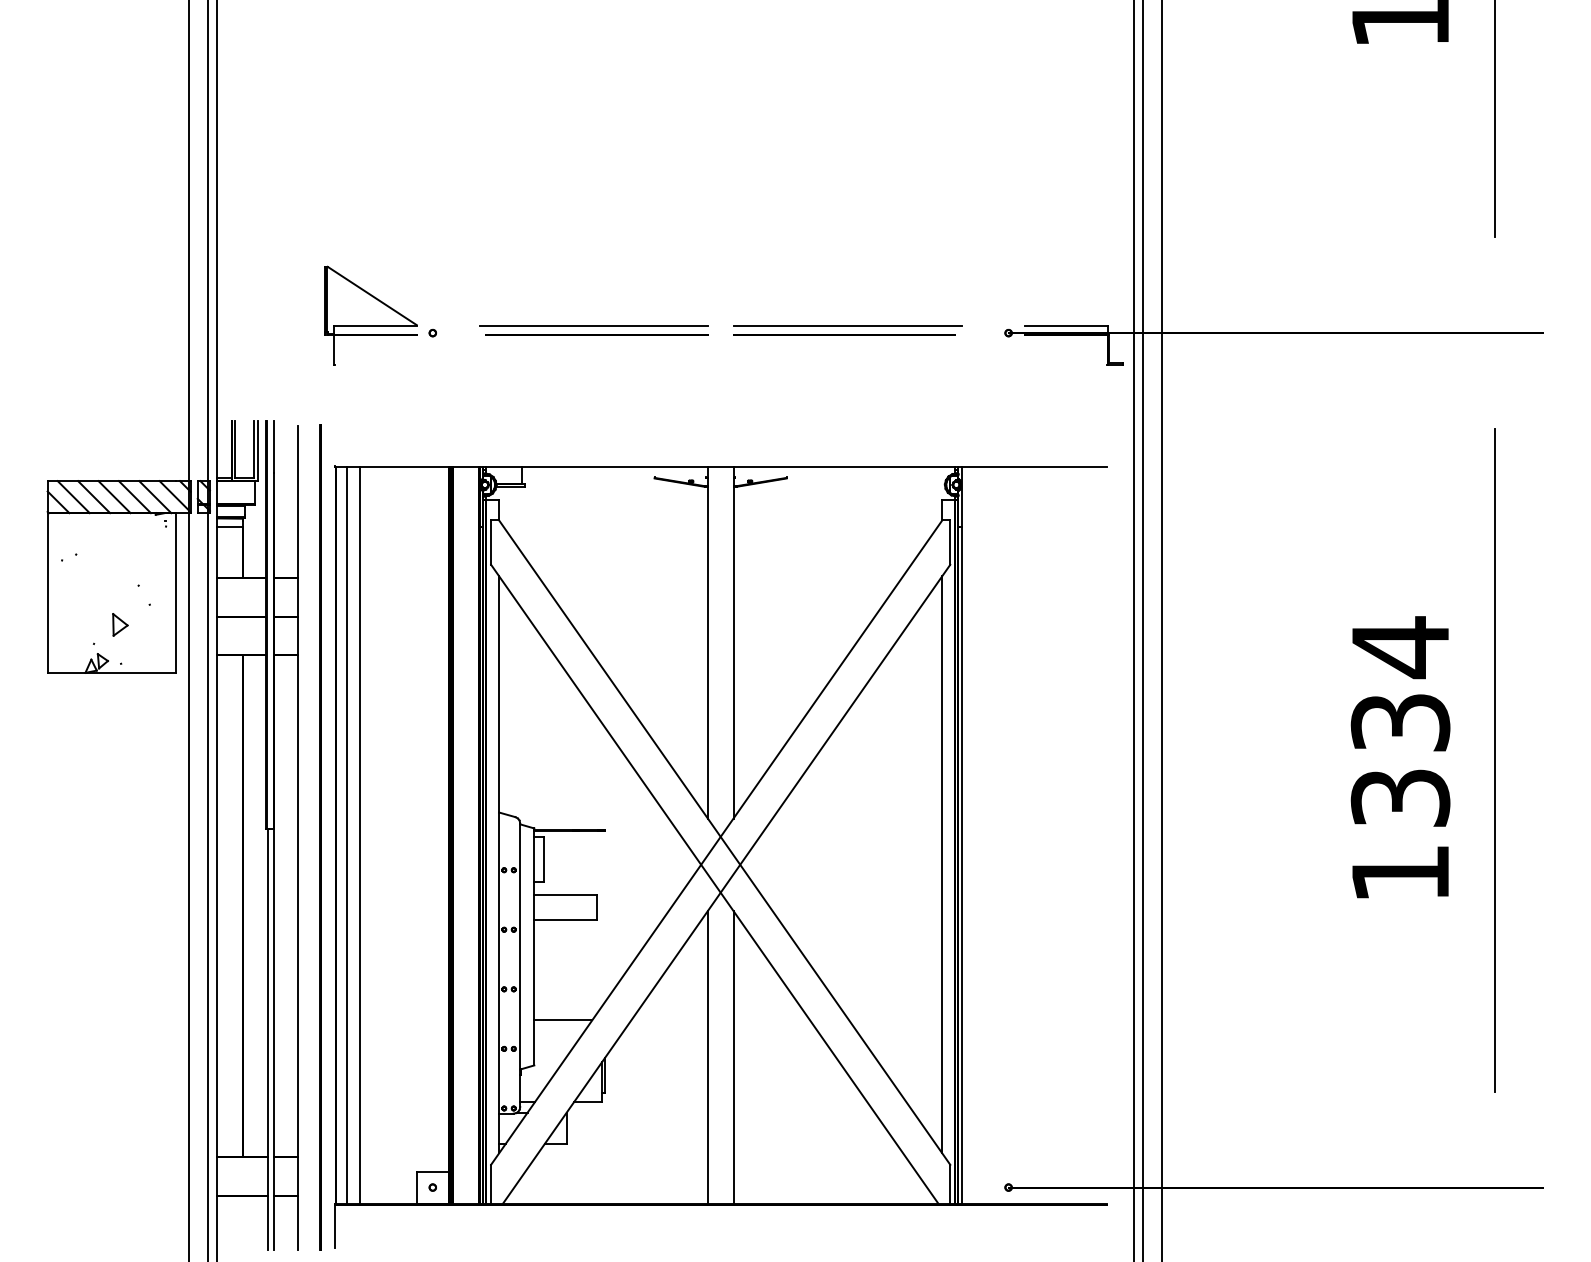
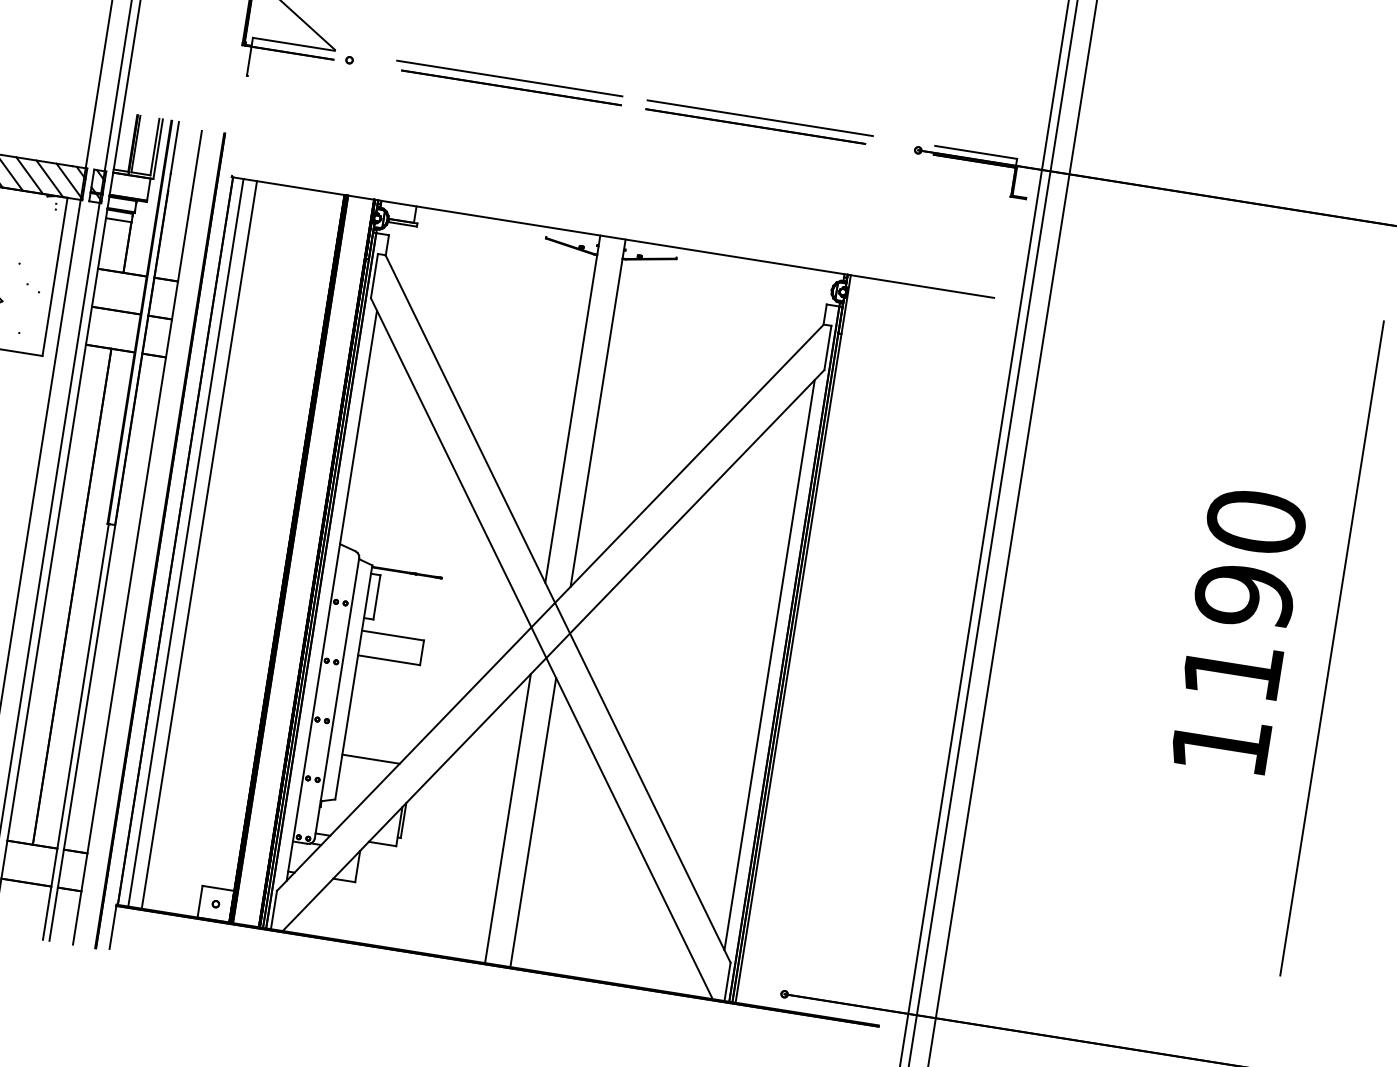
text: (1400, 721) -> (1244, 595), 1334 -> 1190

